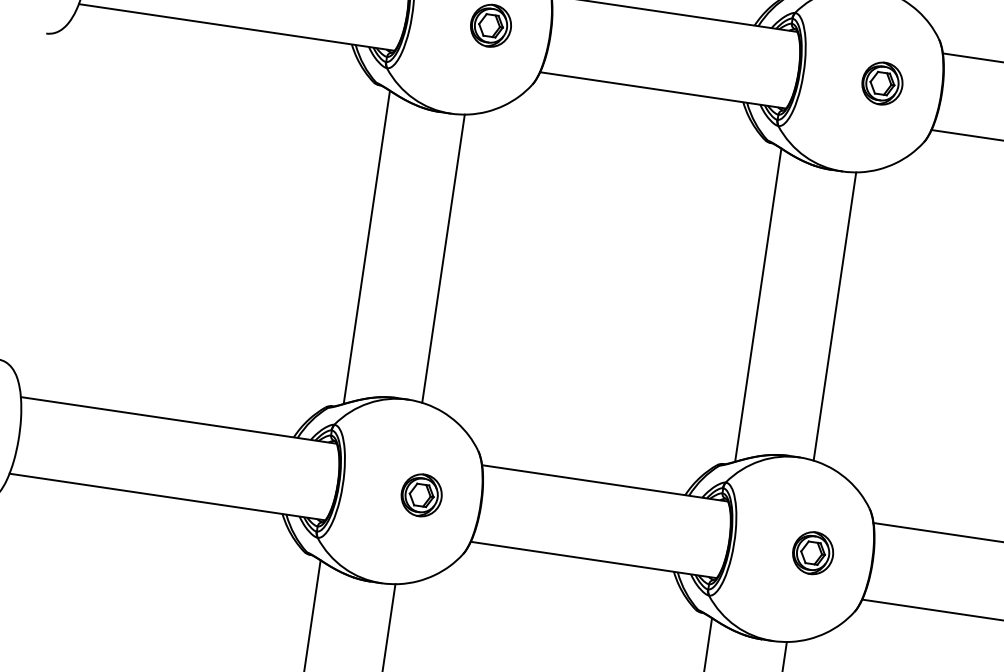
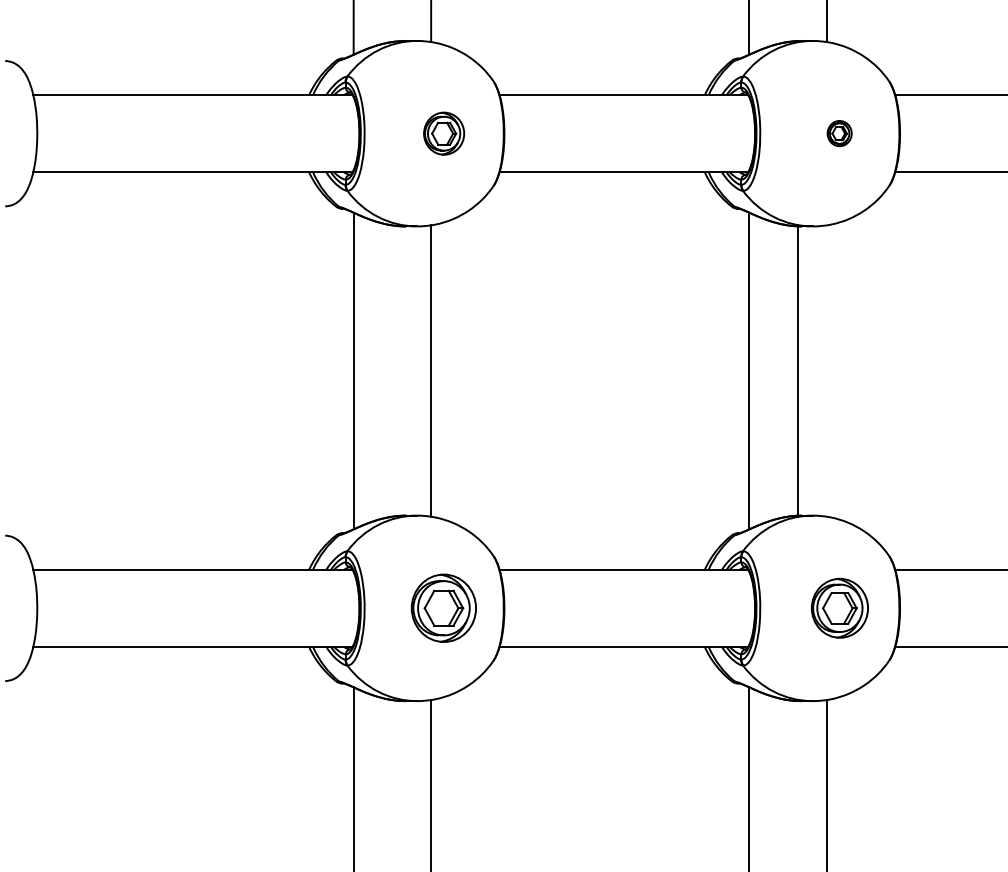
part: (882, 83) -> (839, 133), size x0.6
line: (834, 315) -> (797, 370), moved
part: (422, 495) -> (444, 608), size x1.6
part: (812, 553) -> (839, 608), size x1.4

